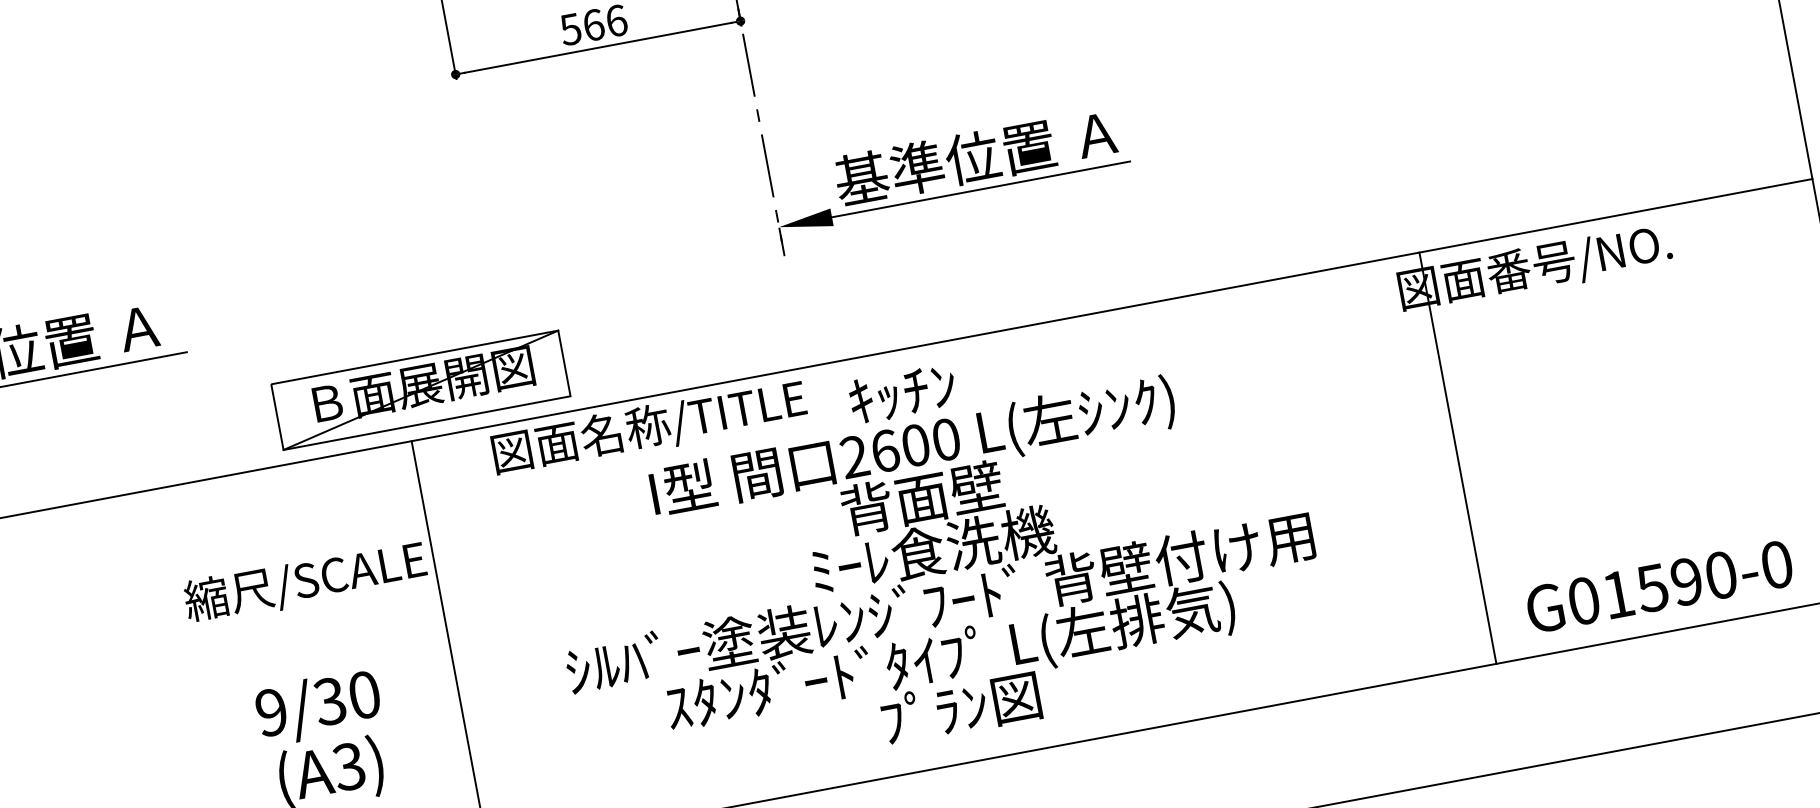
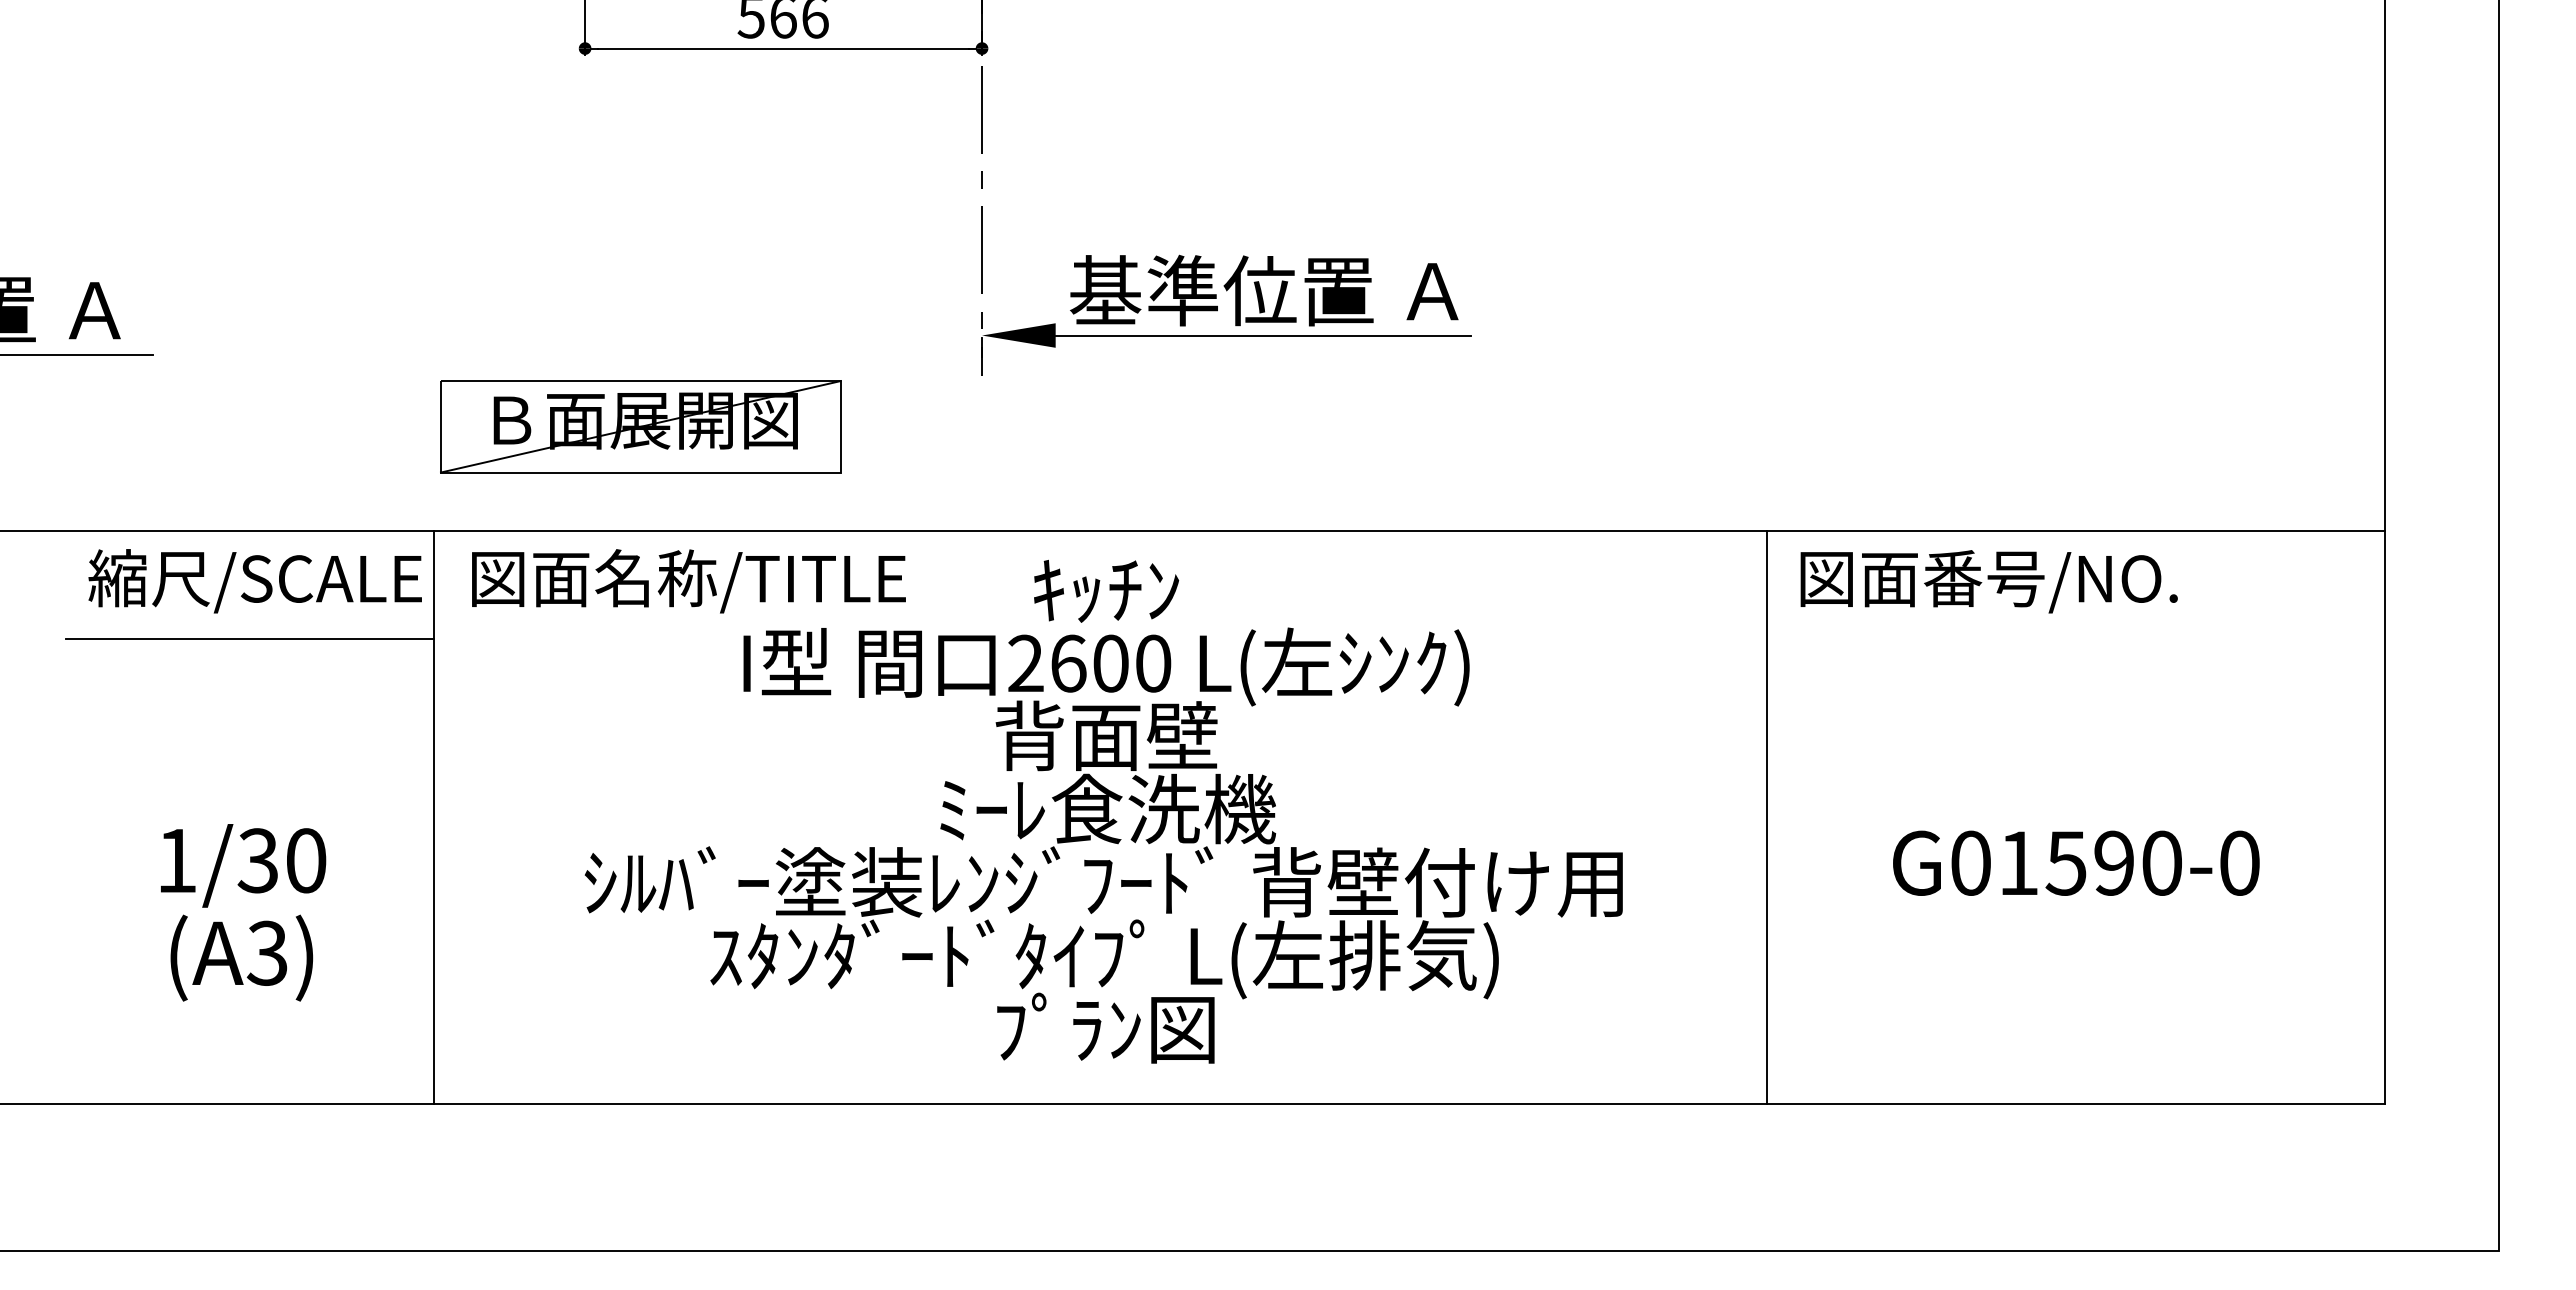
part: (420, 390) -> (640, 426), moved
text: (649, 428) -> (688, 581), moved
line: (1457, 457) -> (1767, 816), moved
line: (294, 543) -> (249, 639), added
text: (305, 582) -> (254, 581), moved
text: (1659, 586) -> (2076, 862), moved
text: (271, 712) -> (176, 860), 9/30 -> 1/30

